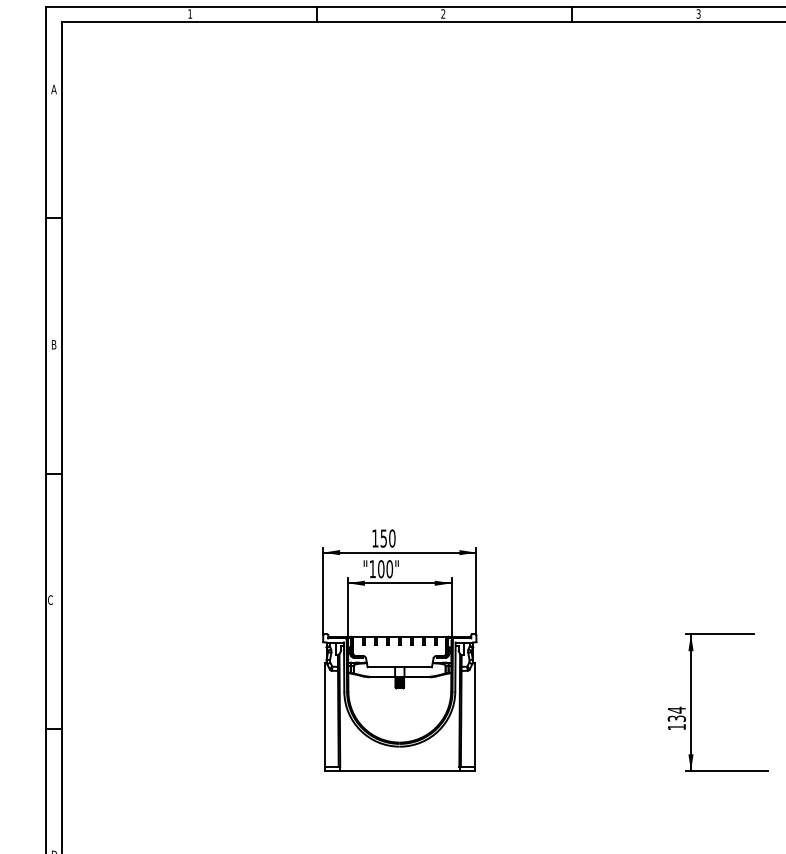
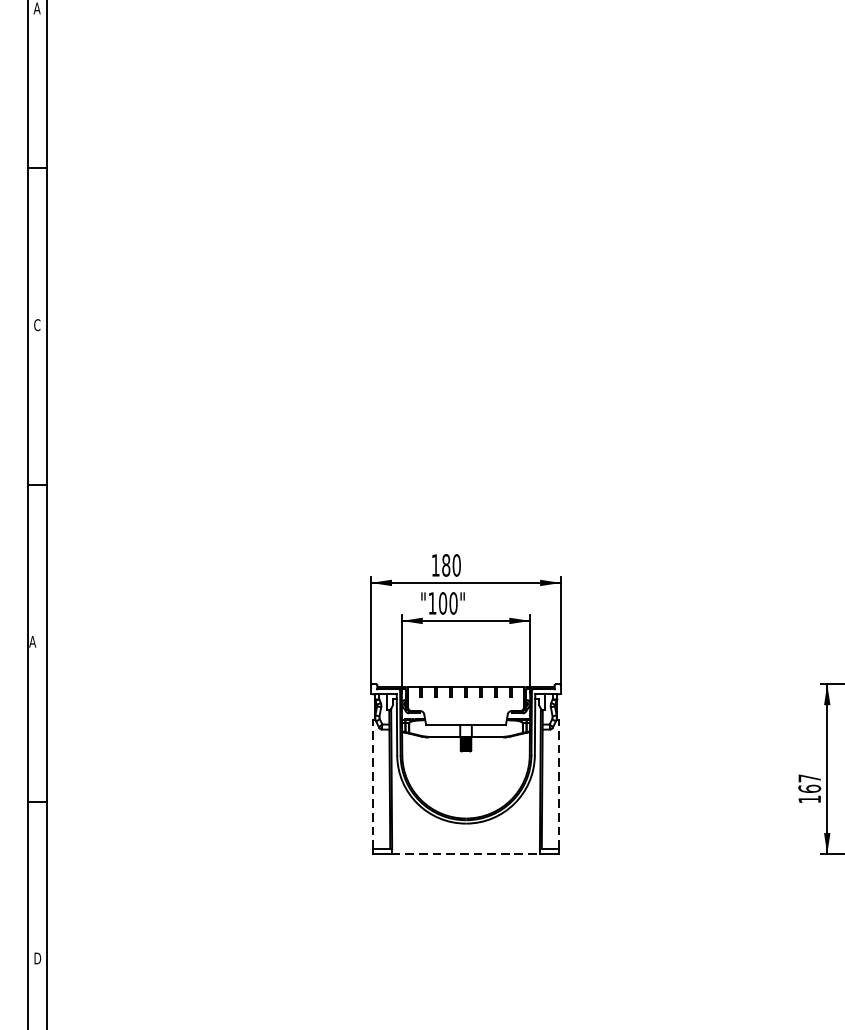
text: (53, 344) -> (36, 324), B -> C
text: (383, 538) -> (445, 565), 150 -> 180
text: (50, 599) -> (32, 641), C -> A
text: (676, 713) -> (809, 782), 134 -> 167
line: (325, 714) -> (373, 783), solid -> dashed
line: (474, 714) -> (558, 783), solid -> dashed
line: (399, 771) -> (465, 854), solid -> dashed

